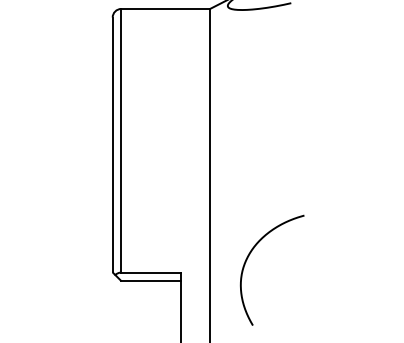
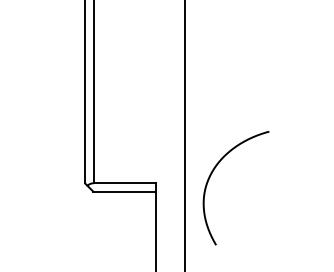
curve: (248, 258) -> (211, 175), moved

